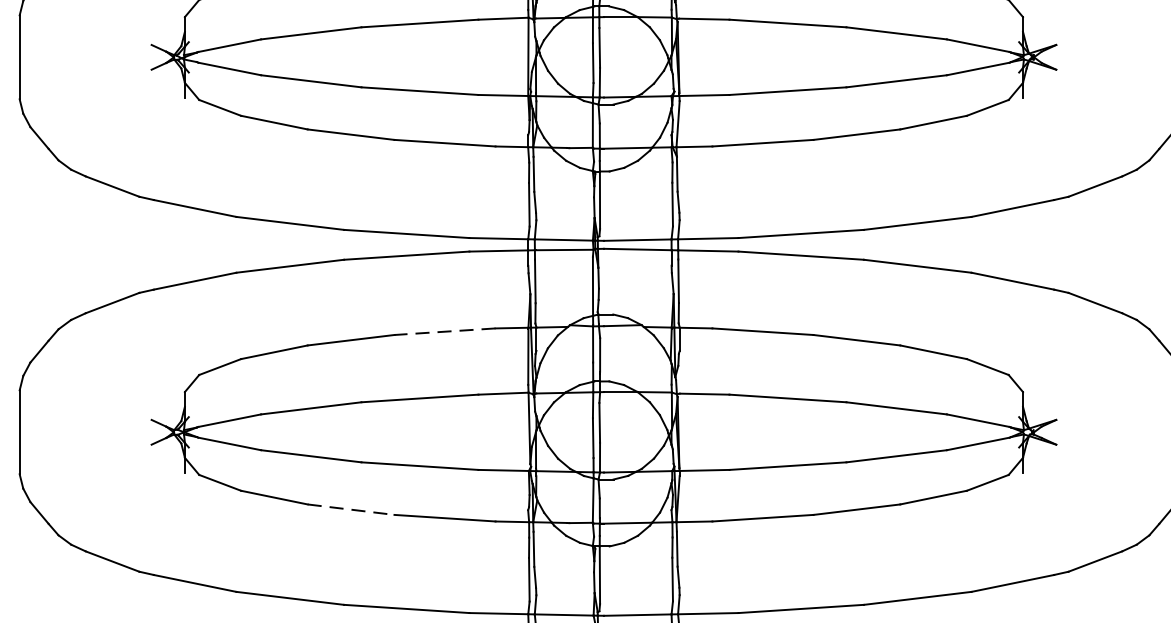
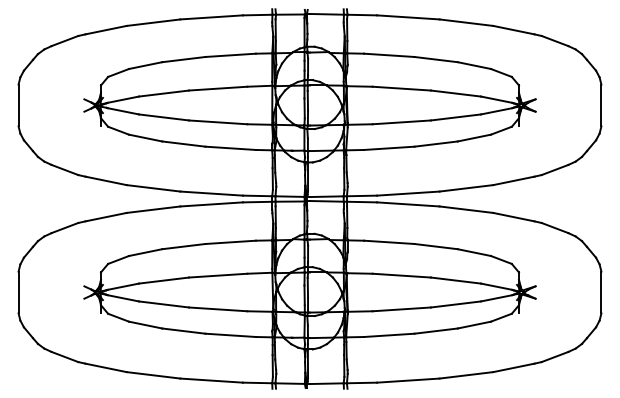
line: (444, 332) -> (230, 242), dashed -> solid
line: (350, 510) -> (183, 331), dashed -> solid

